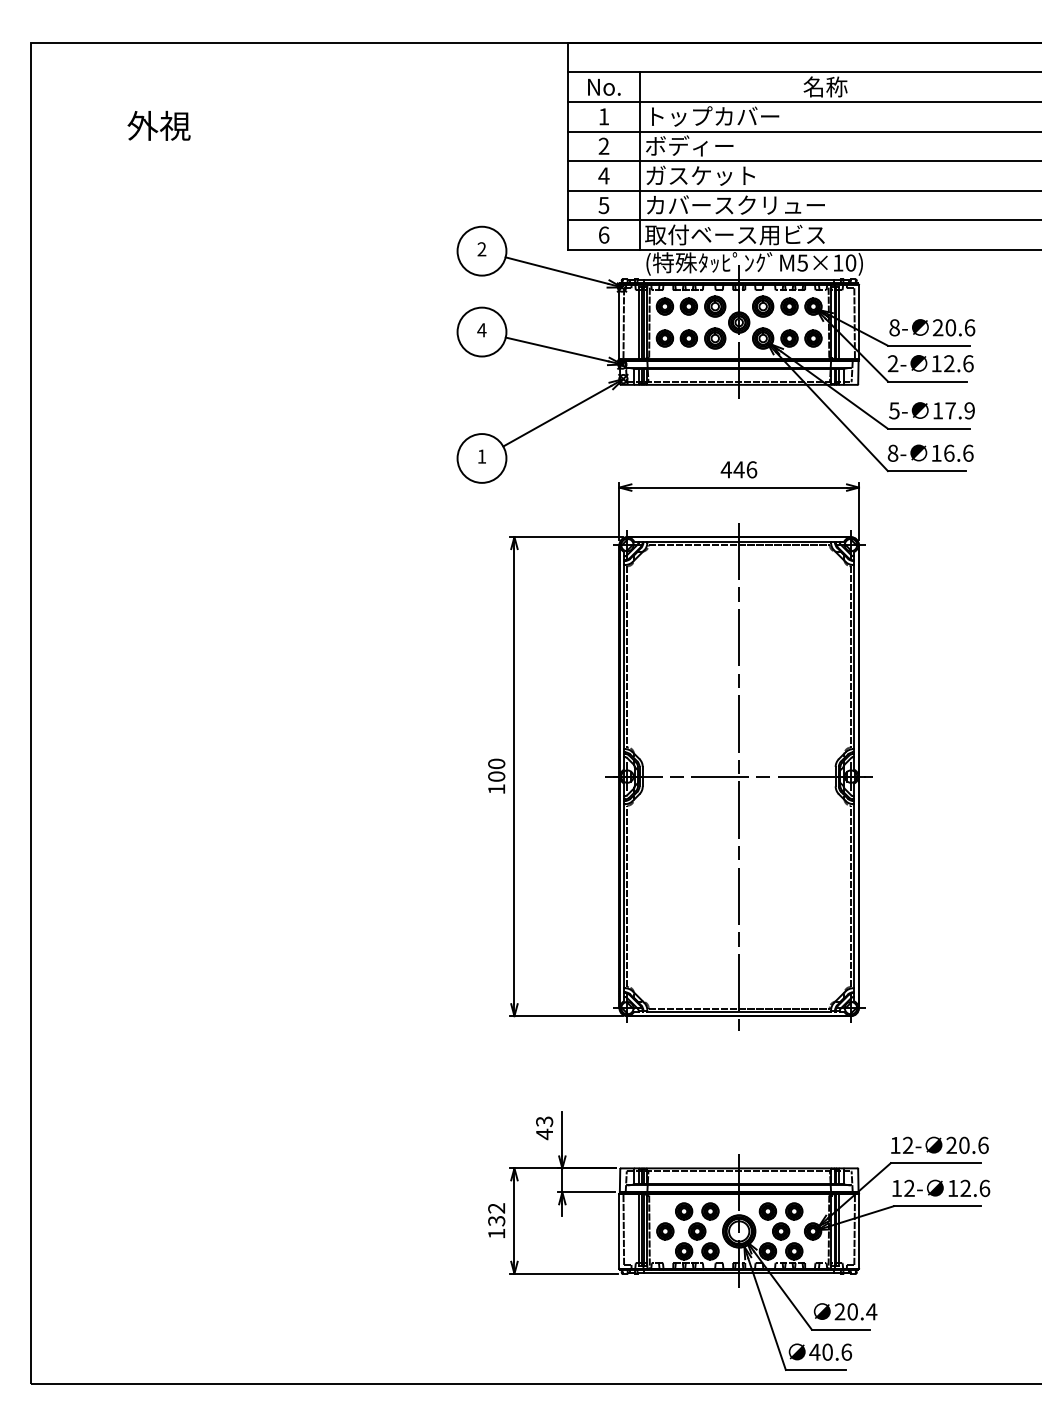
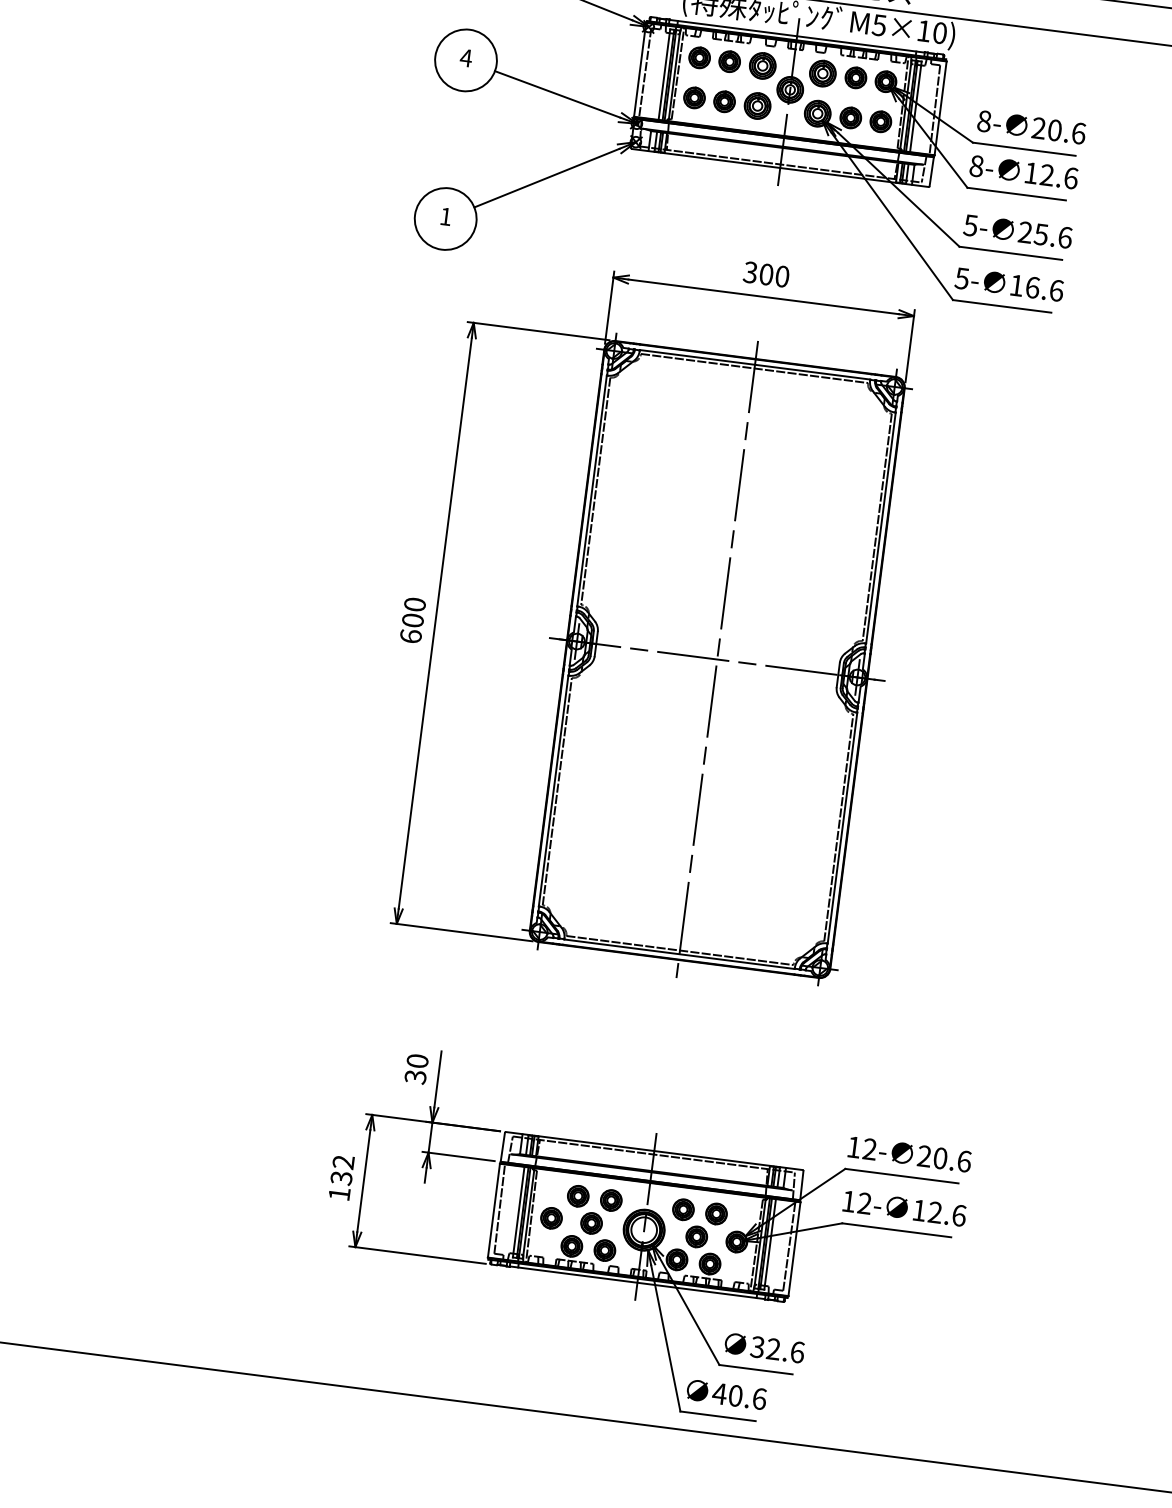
text: (892, 363) -> (975, 165), 2- -> 8-
text: (953, 410) -> (1044, 234), 17.9 -> 25.6
text: (892, 452) -> (961, 277), 8- -> 5-
text: (738, 469) -> (765, 274), 446 -> 300
text: (496, 789) -> (410, 636), 100 -> 600
text: (544, 1128) -> (416, 1069), 43 -> 30
text: (855, 1311) -> (777, 1349), 20.4 -> 32.6

